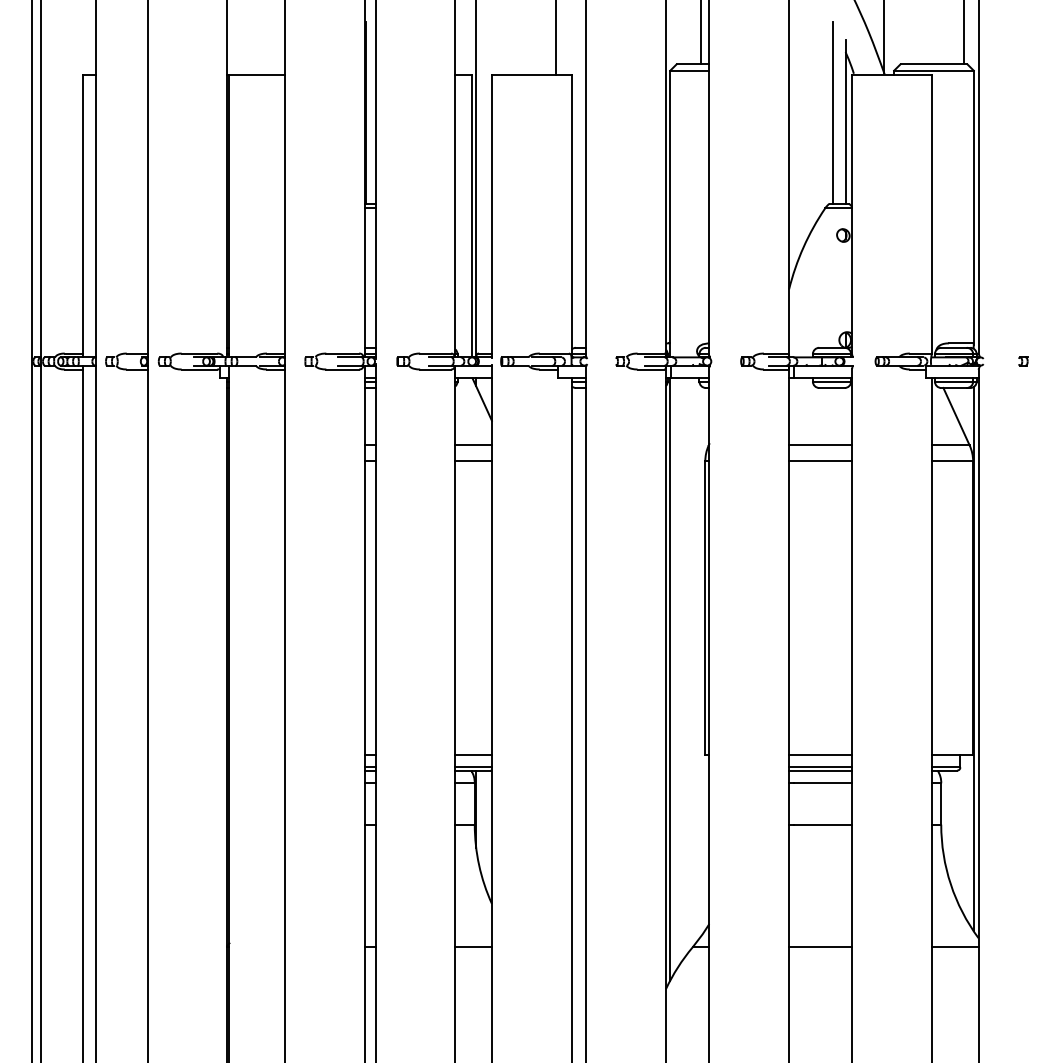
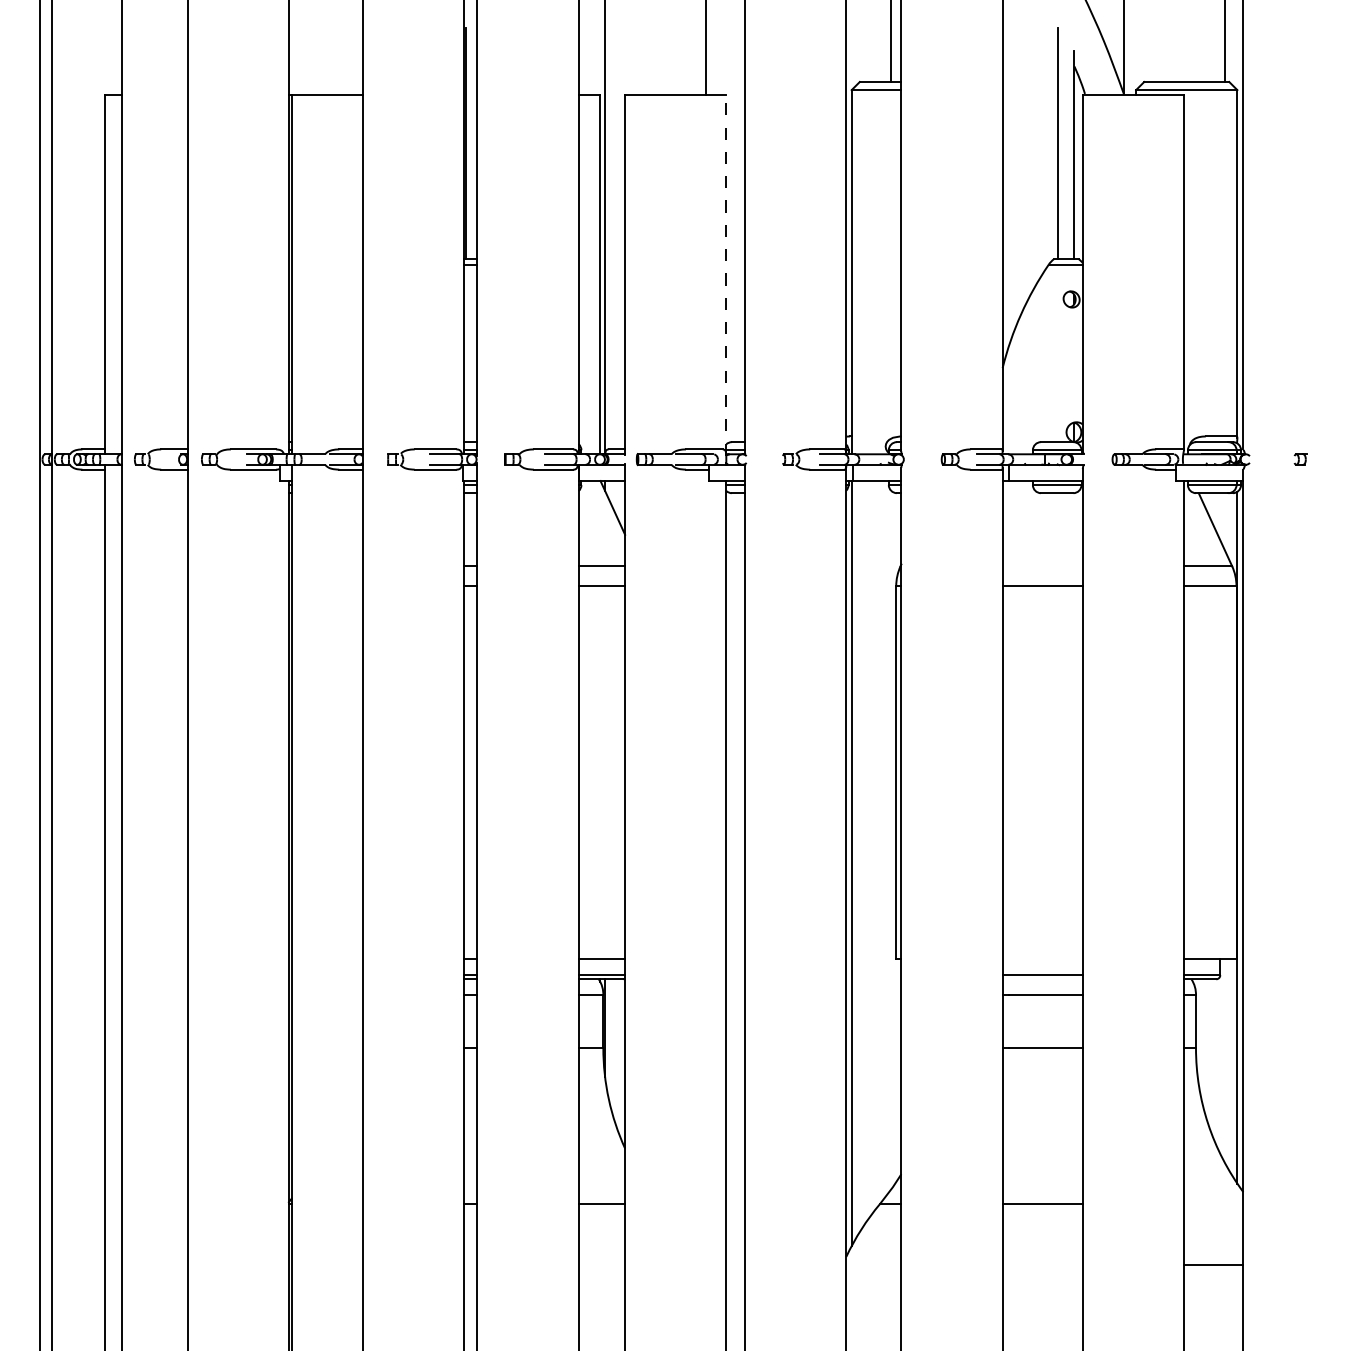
line: (571, 216) -> (726, 275), solid -> dashed
line: (820, 445) -> (1042, 566), removed
line: (820, 754) -> (1042, 958), removed
line: (820, 770) -> (1042, 979), removed
line: (954, 947) -> (1212, 1265), moved

